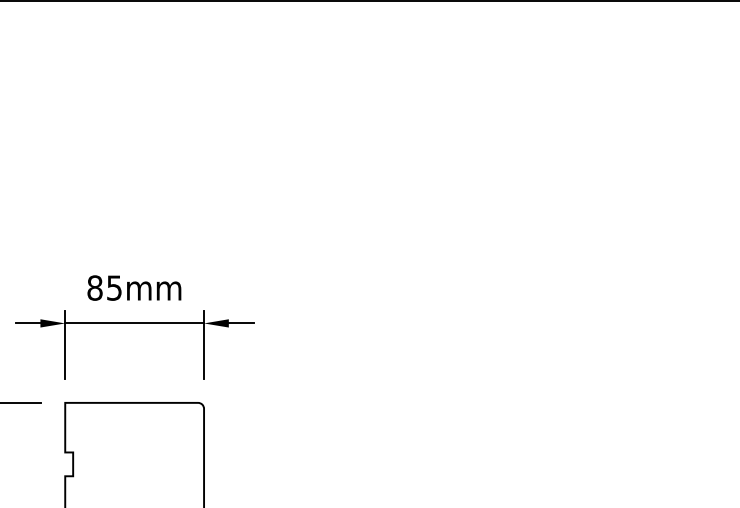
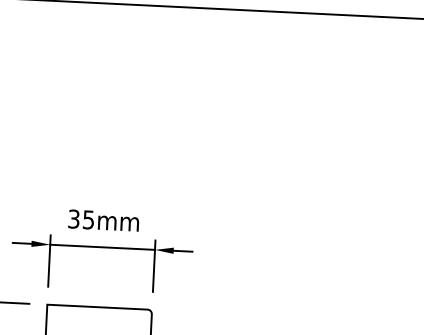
text: (94, 287) -> (73, 218), 85mm -> 35mm

